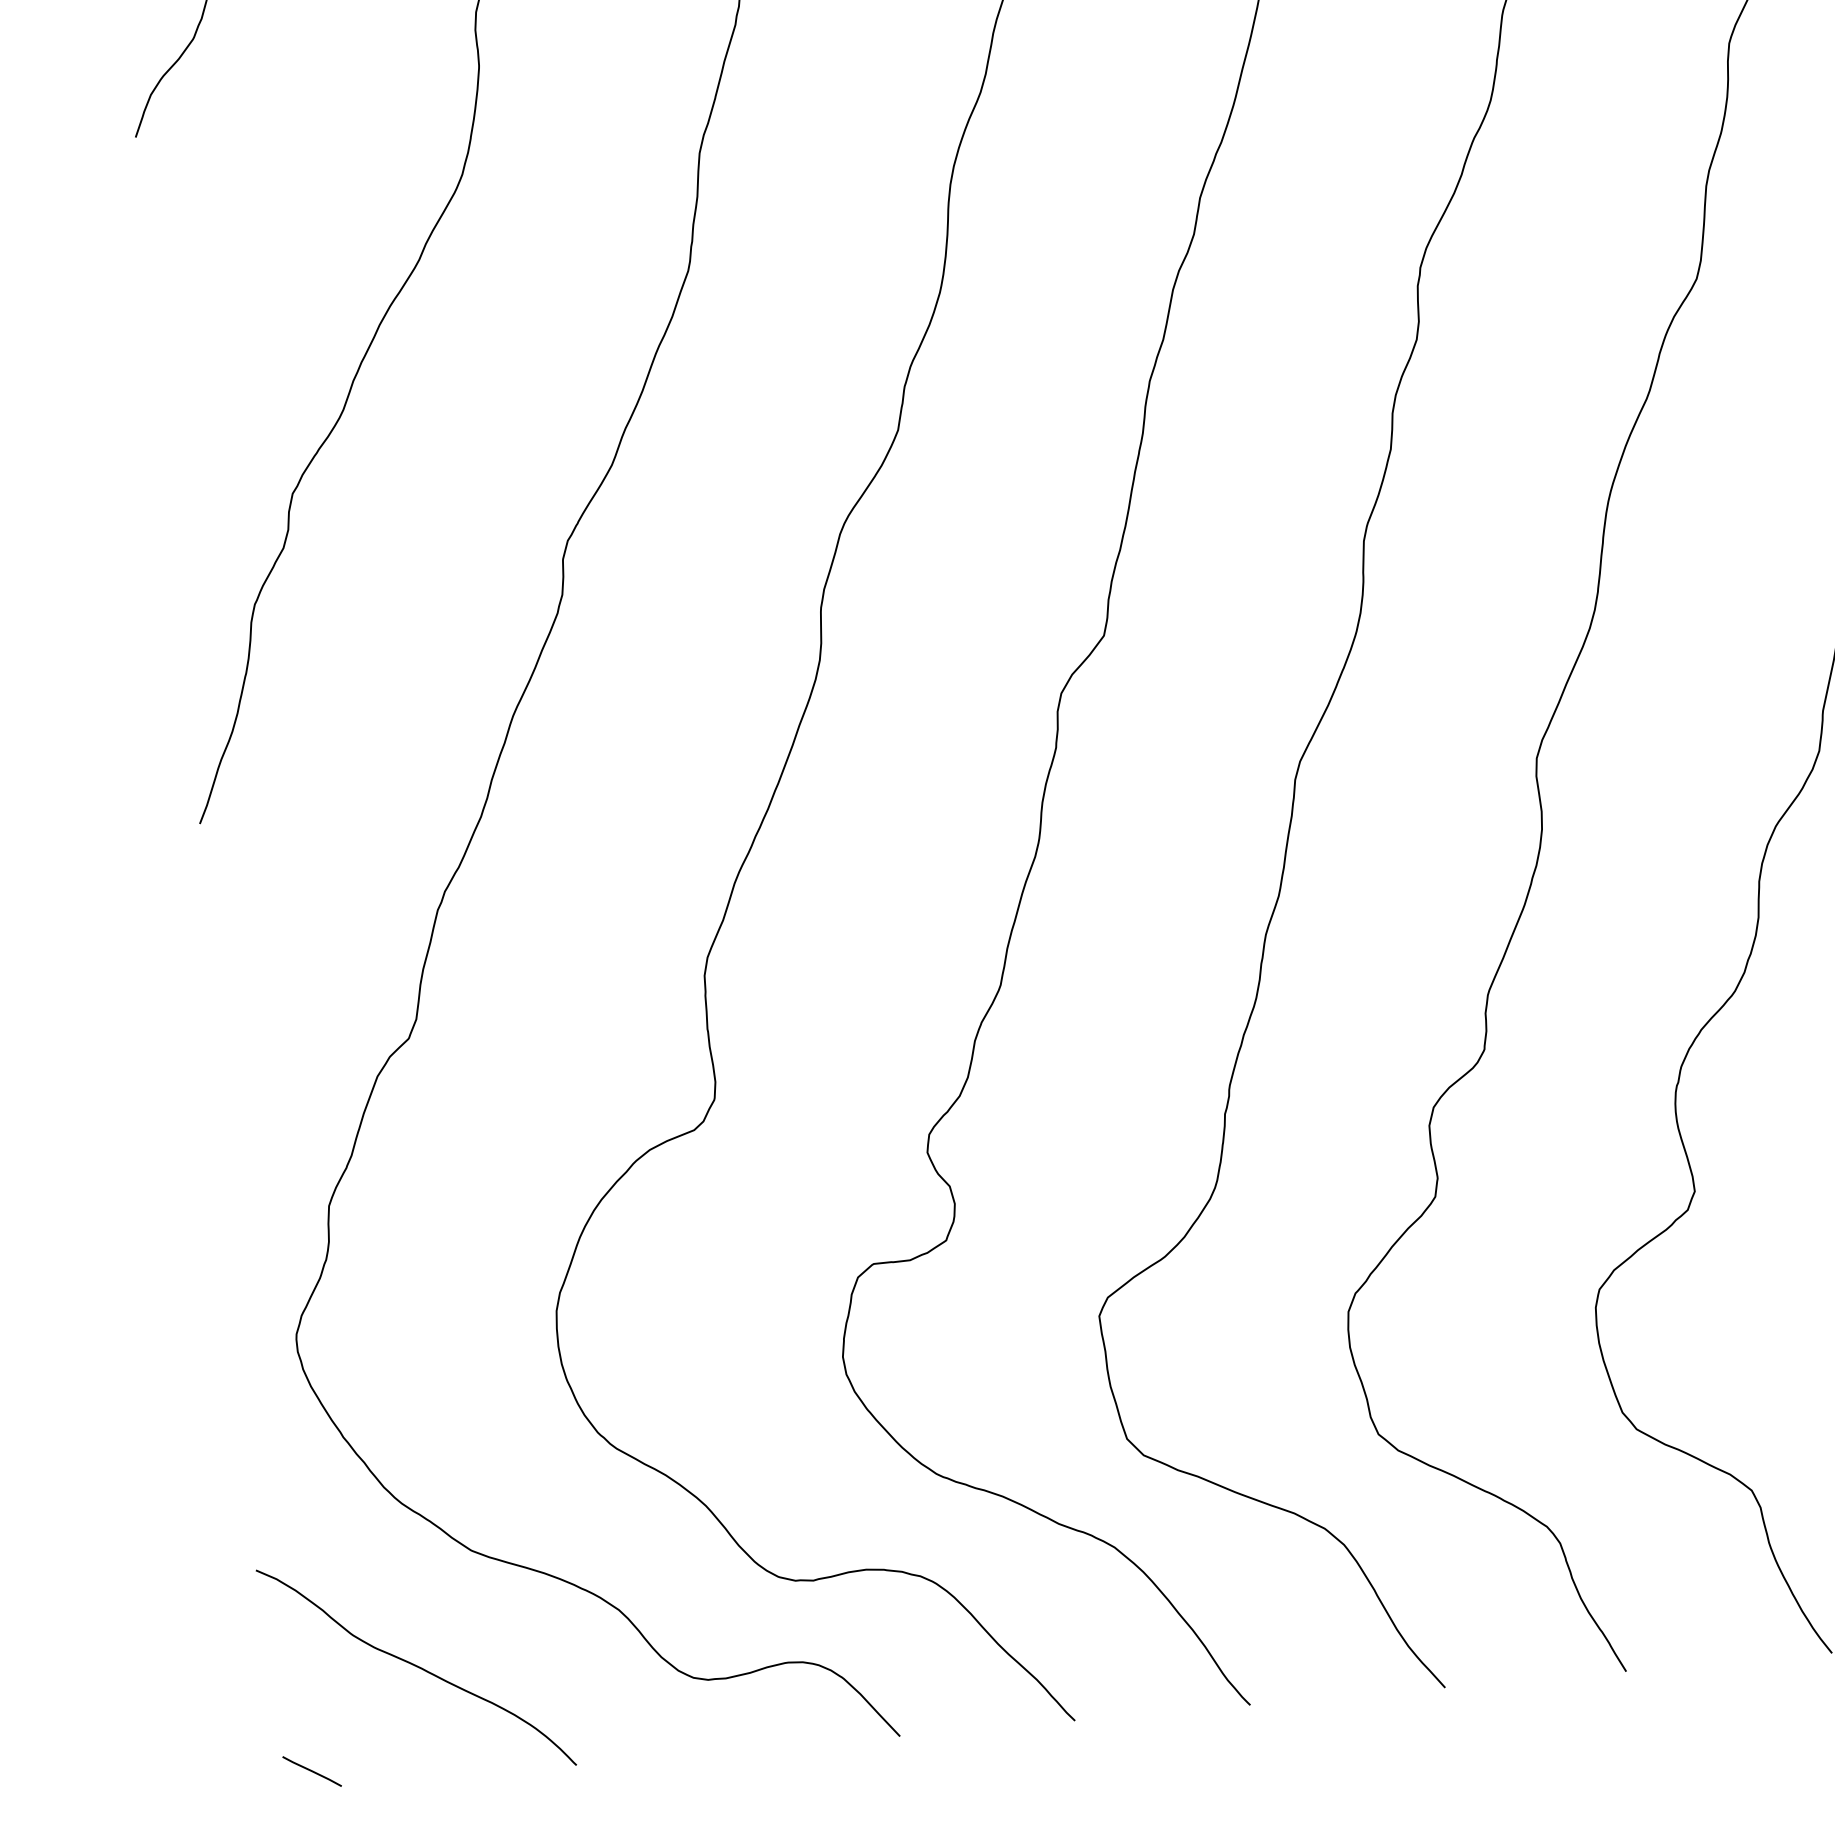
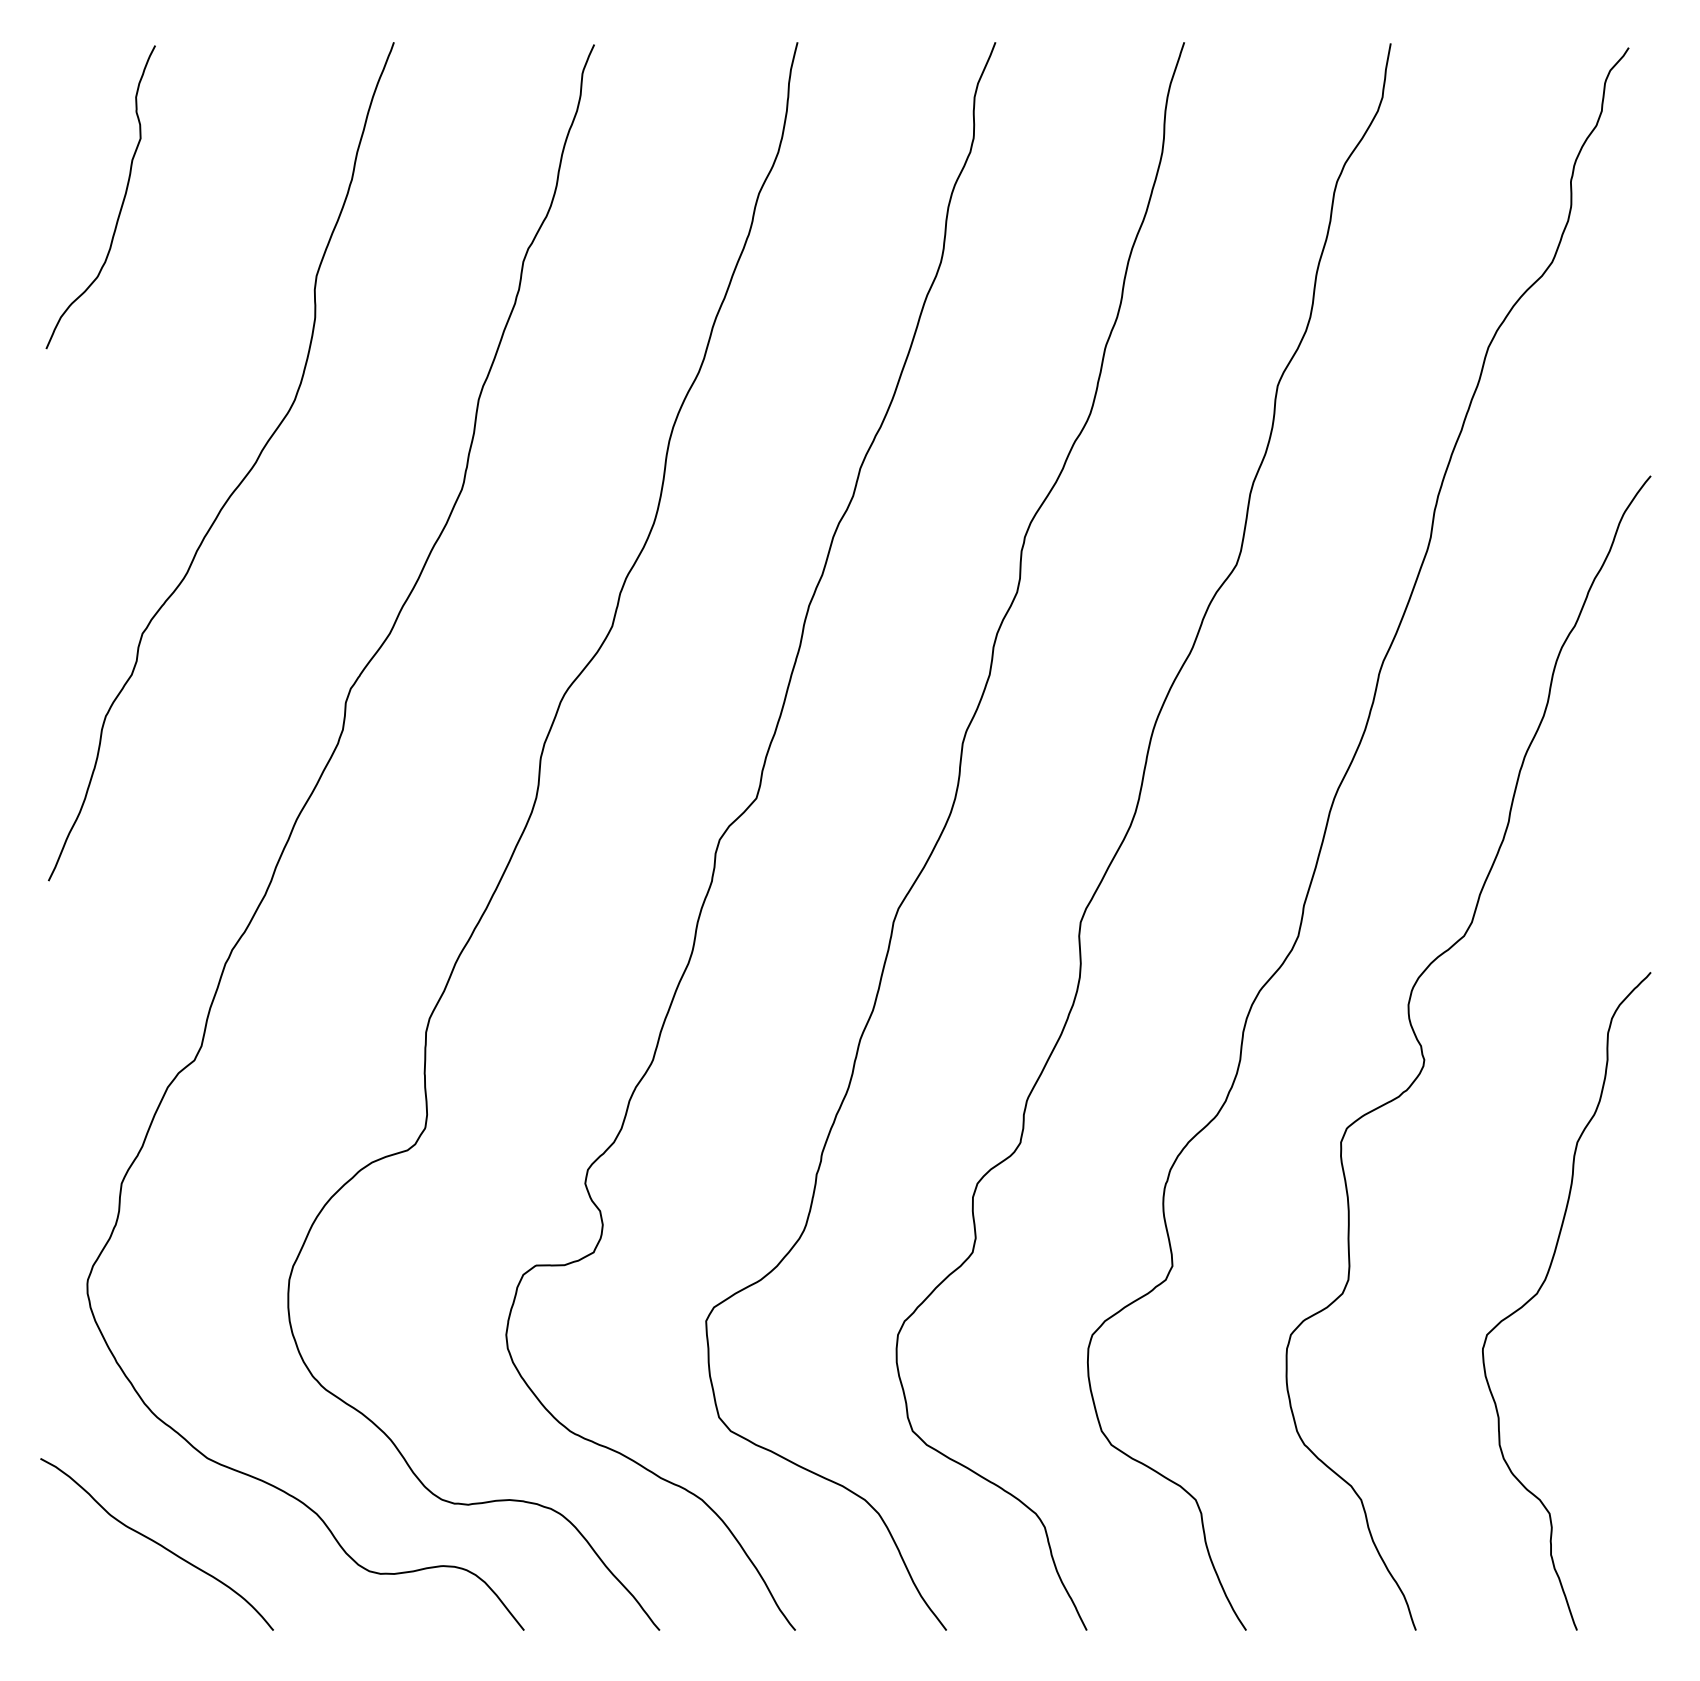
line: (311, 1770) -> (69, 1616), removed

